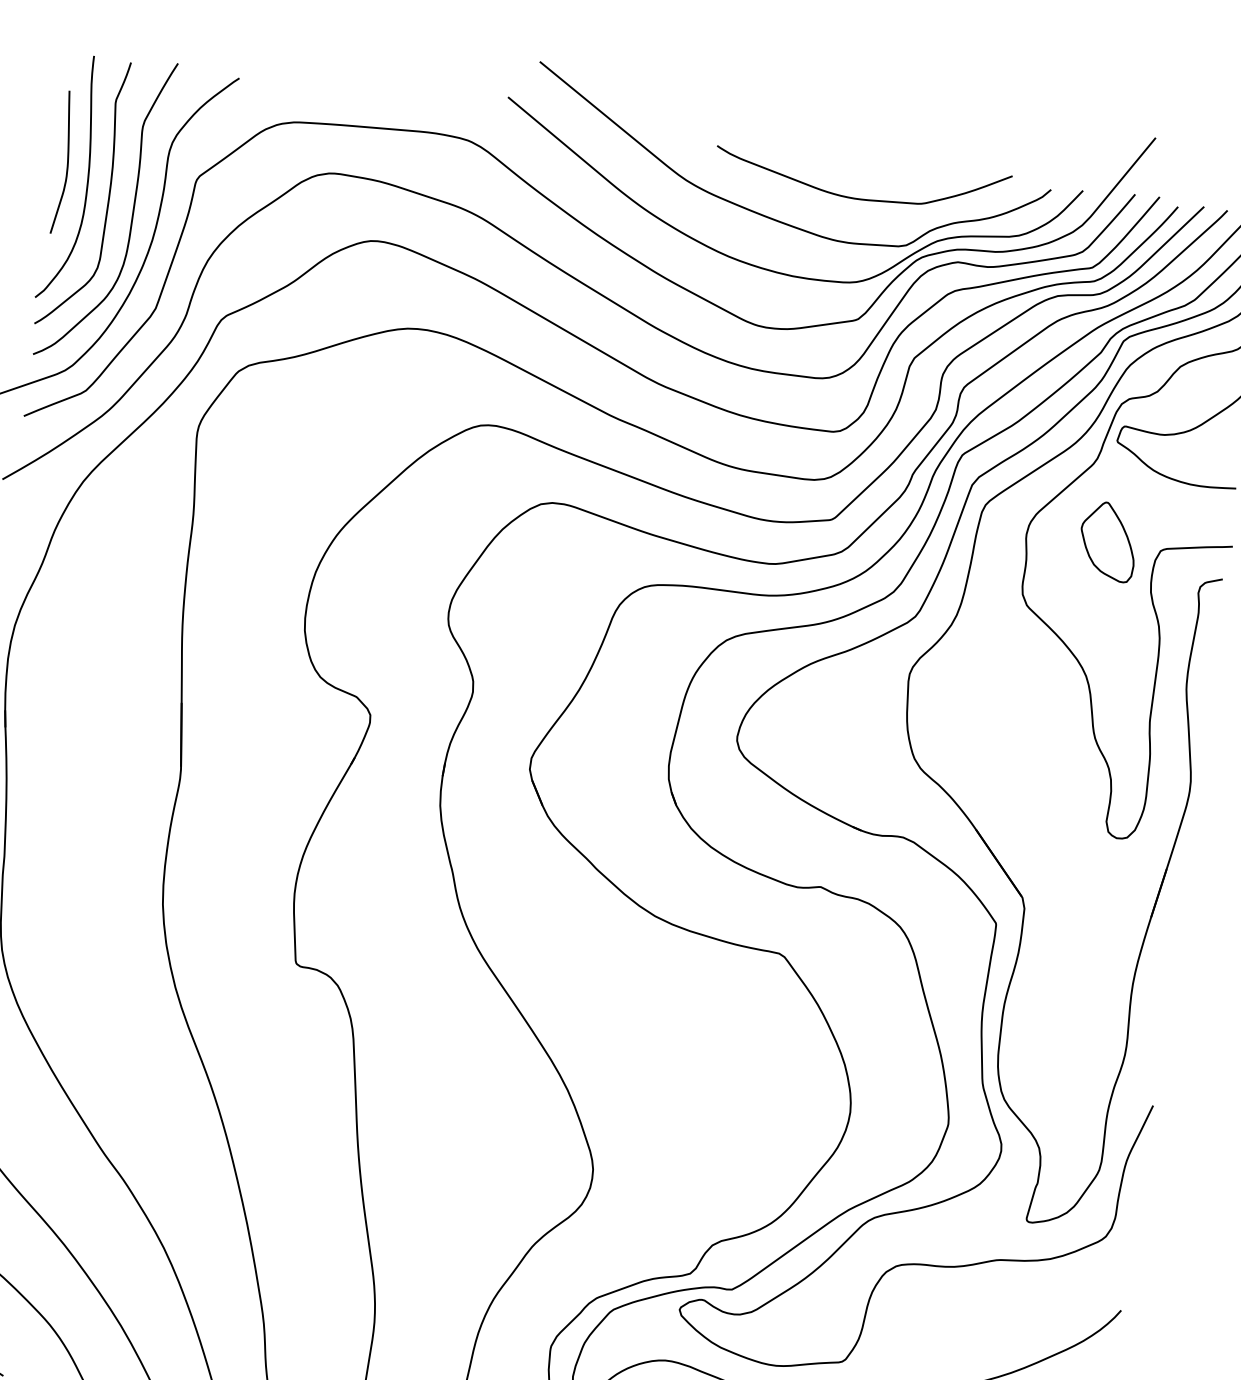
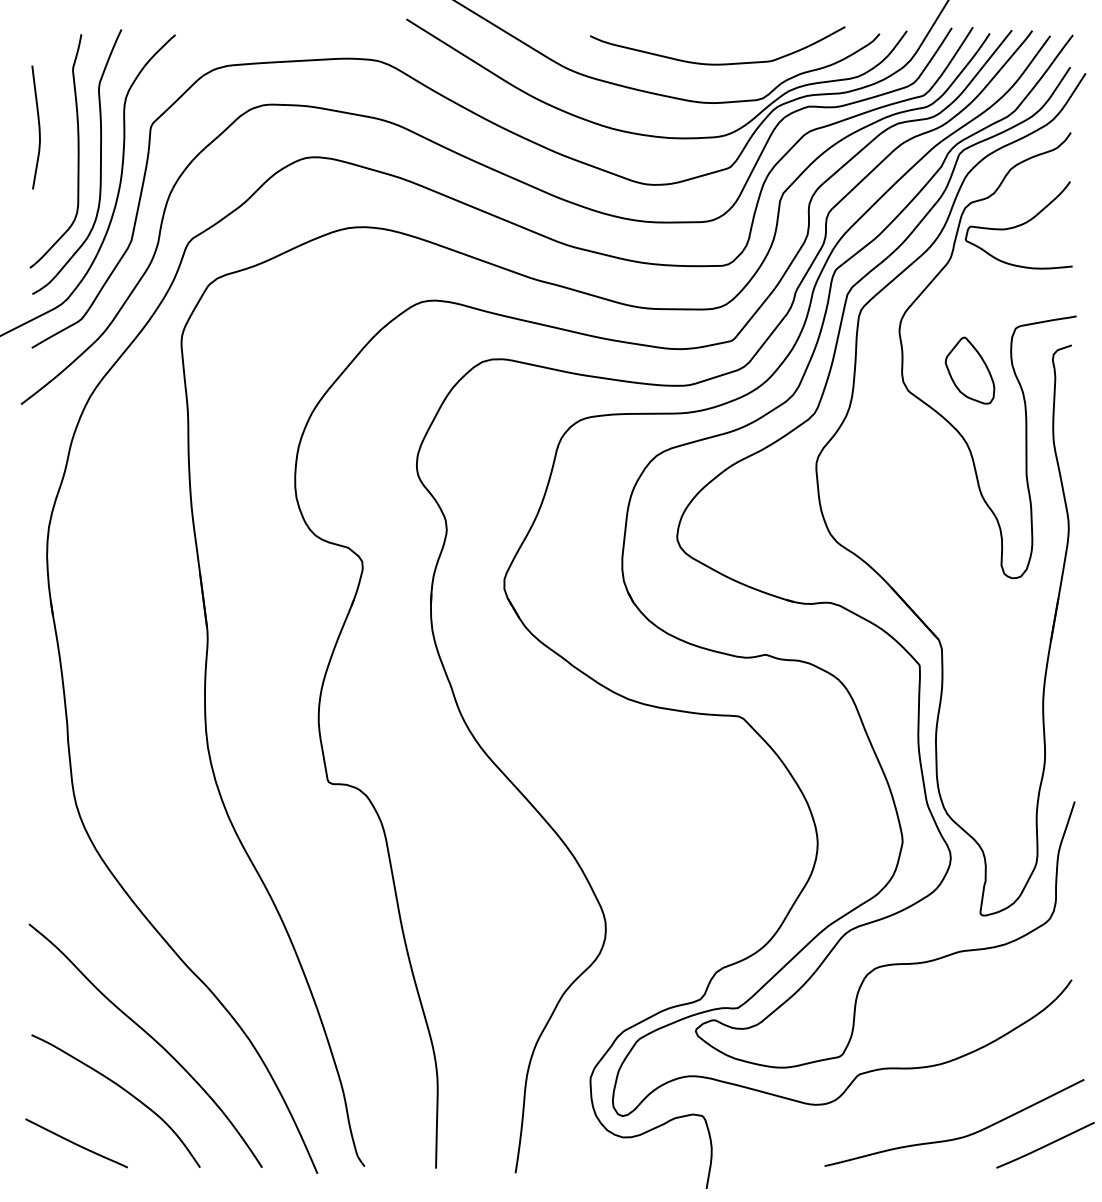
curve: (86, 179) -> (57, 139), removed
part: (1107, 541) -> (969, 370), moved

